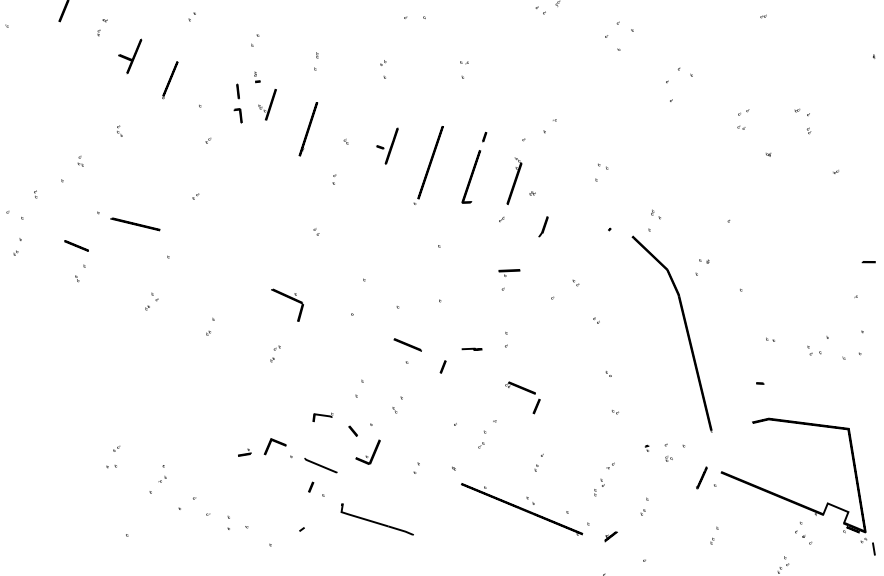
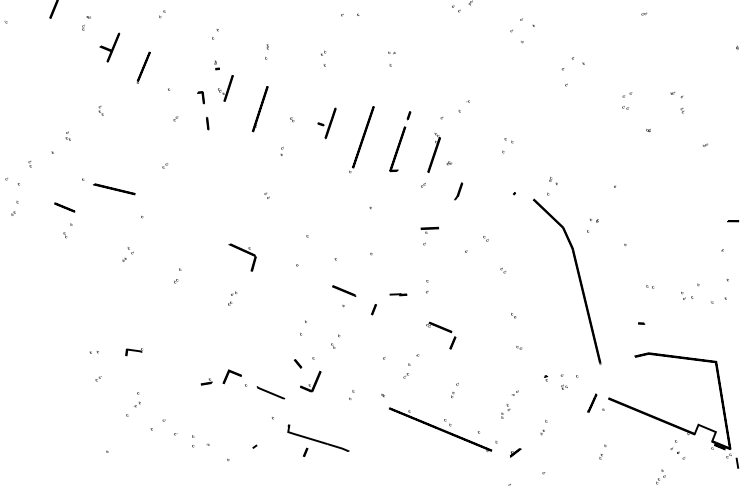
line: (237, 91) -> (207, 123), moved
part: (322, 417) -> (133, 352), moved
part: (111, 466) -> (94, 352), moved
part: (311, 486) -> (305, 451), moved

